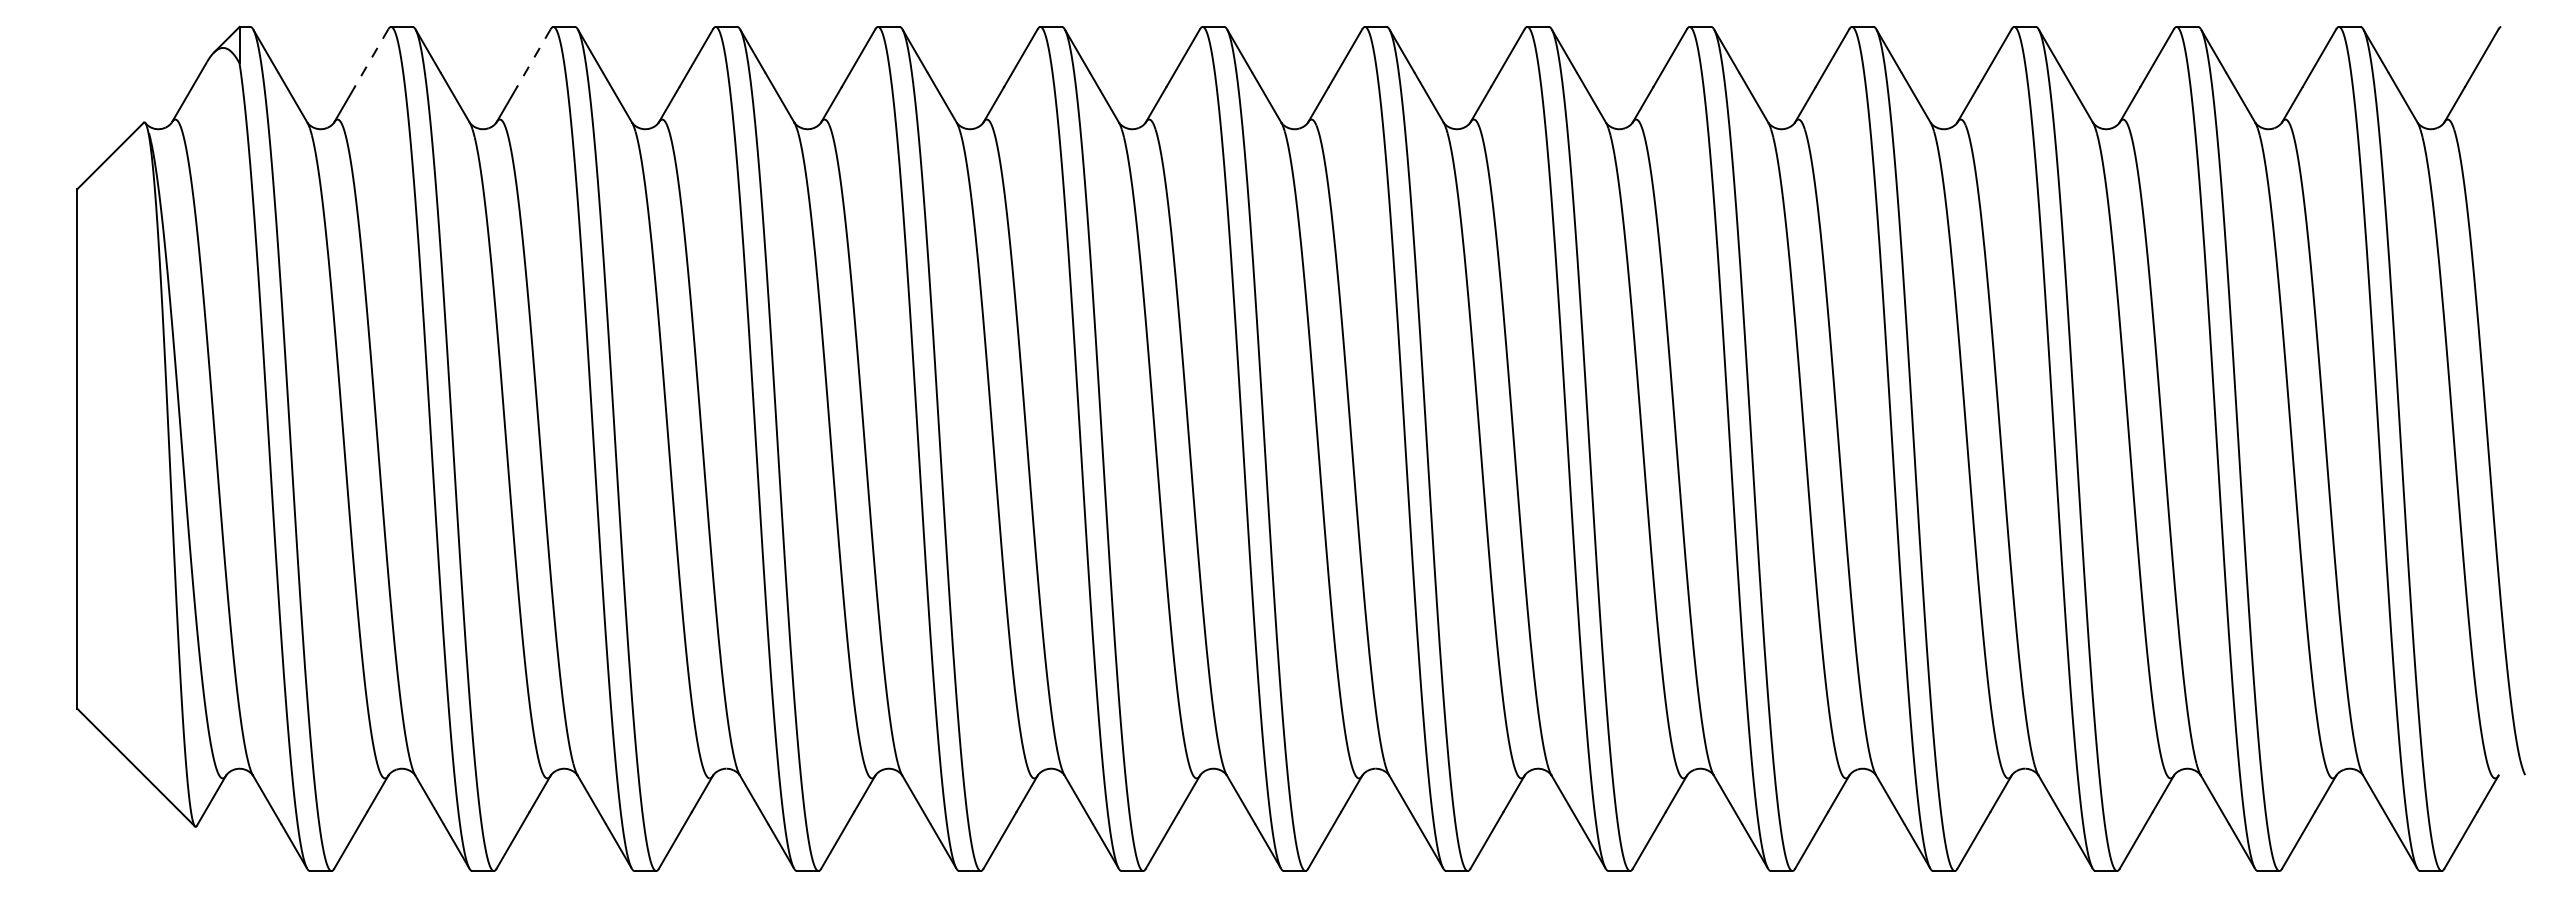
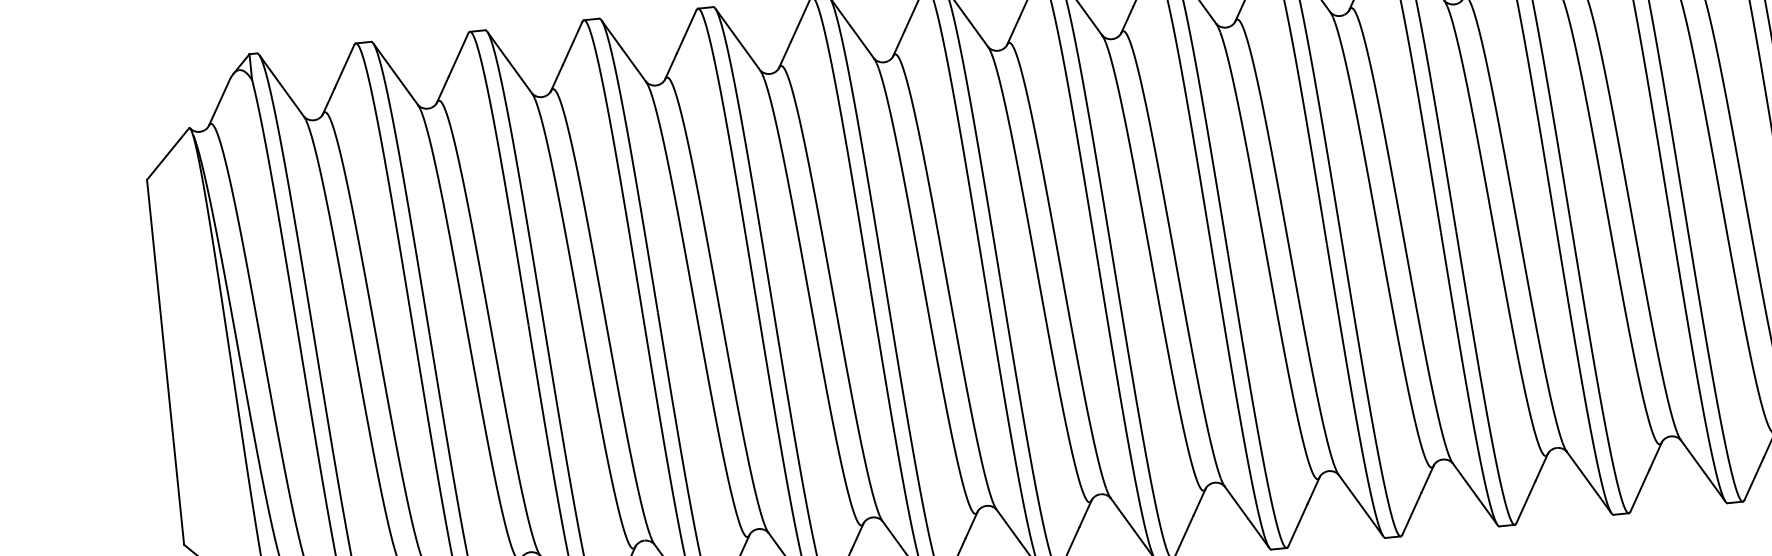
line: (371, 58) -> (344, 66), dashed -> solid
line: (533, 58) -> (458, 55), dashed -> solid

